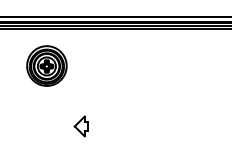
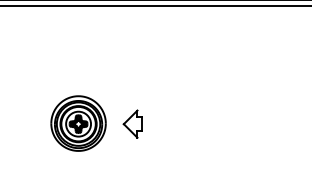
part: (46, 65) -> (78, 122), moved
part: (80, 126) -> (131, 124), moved

